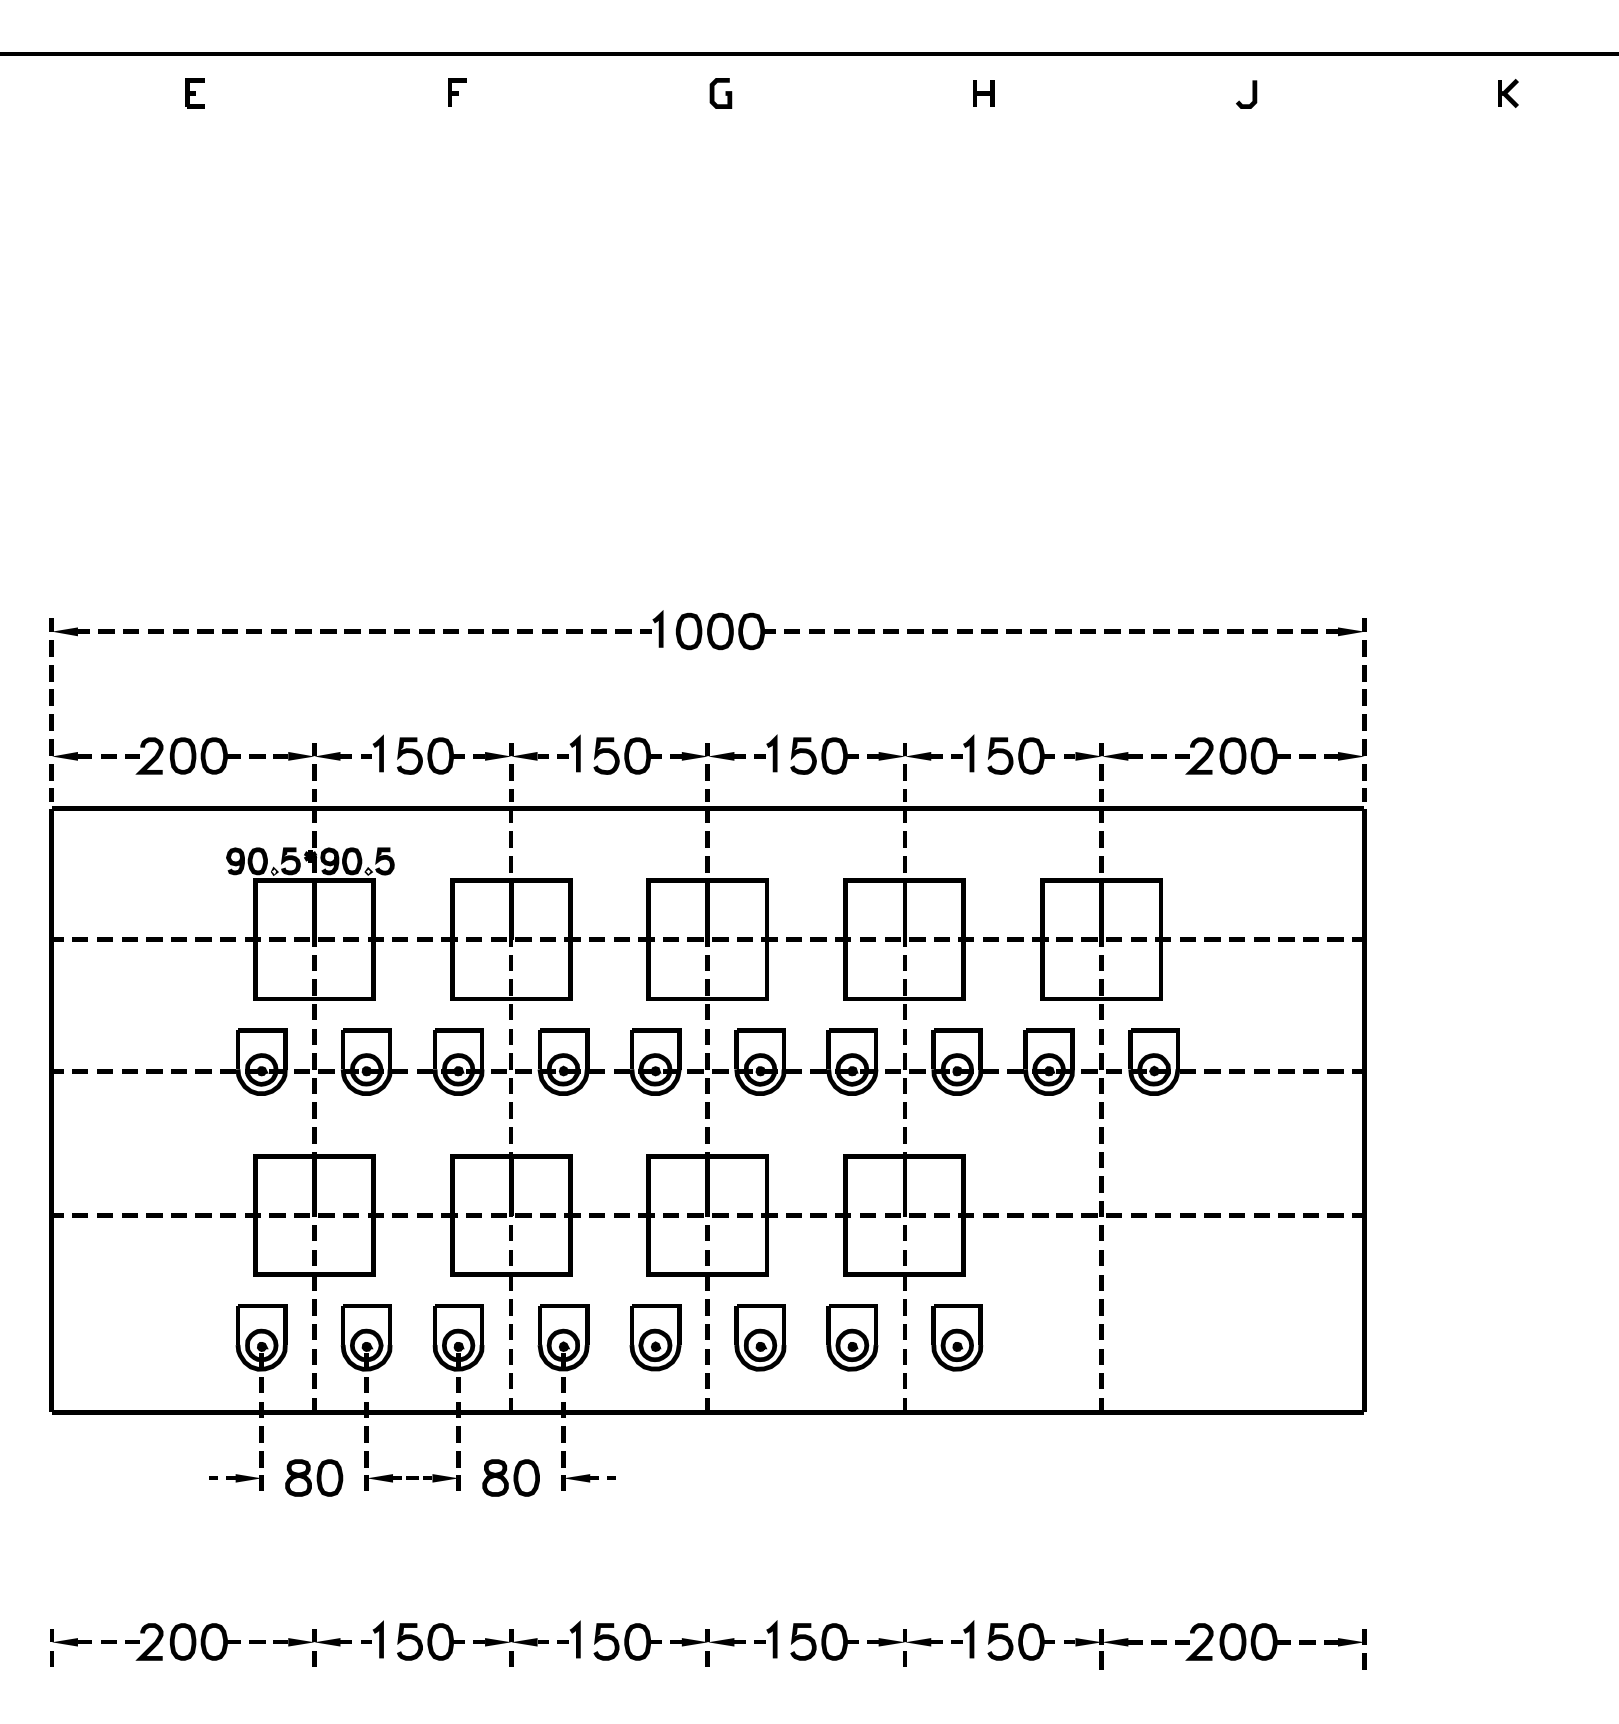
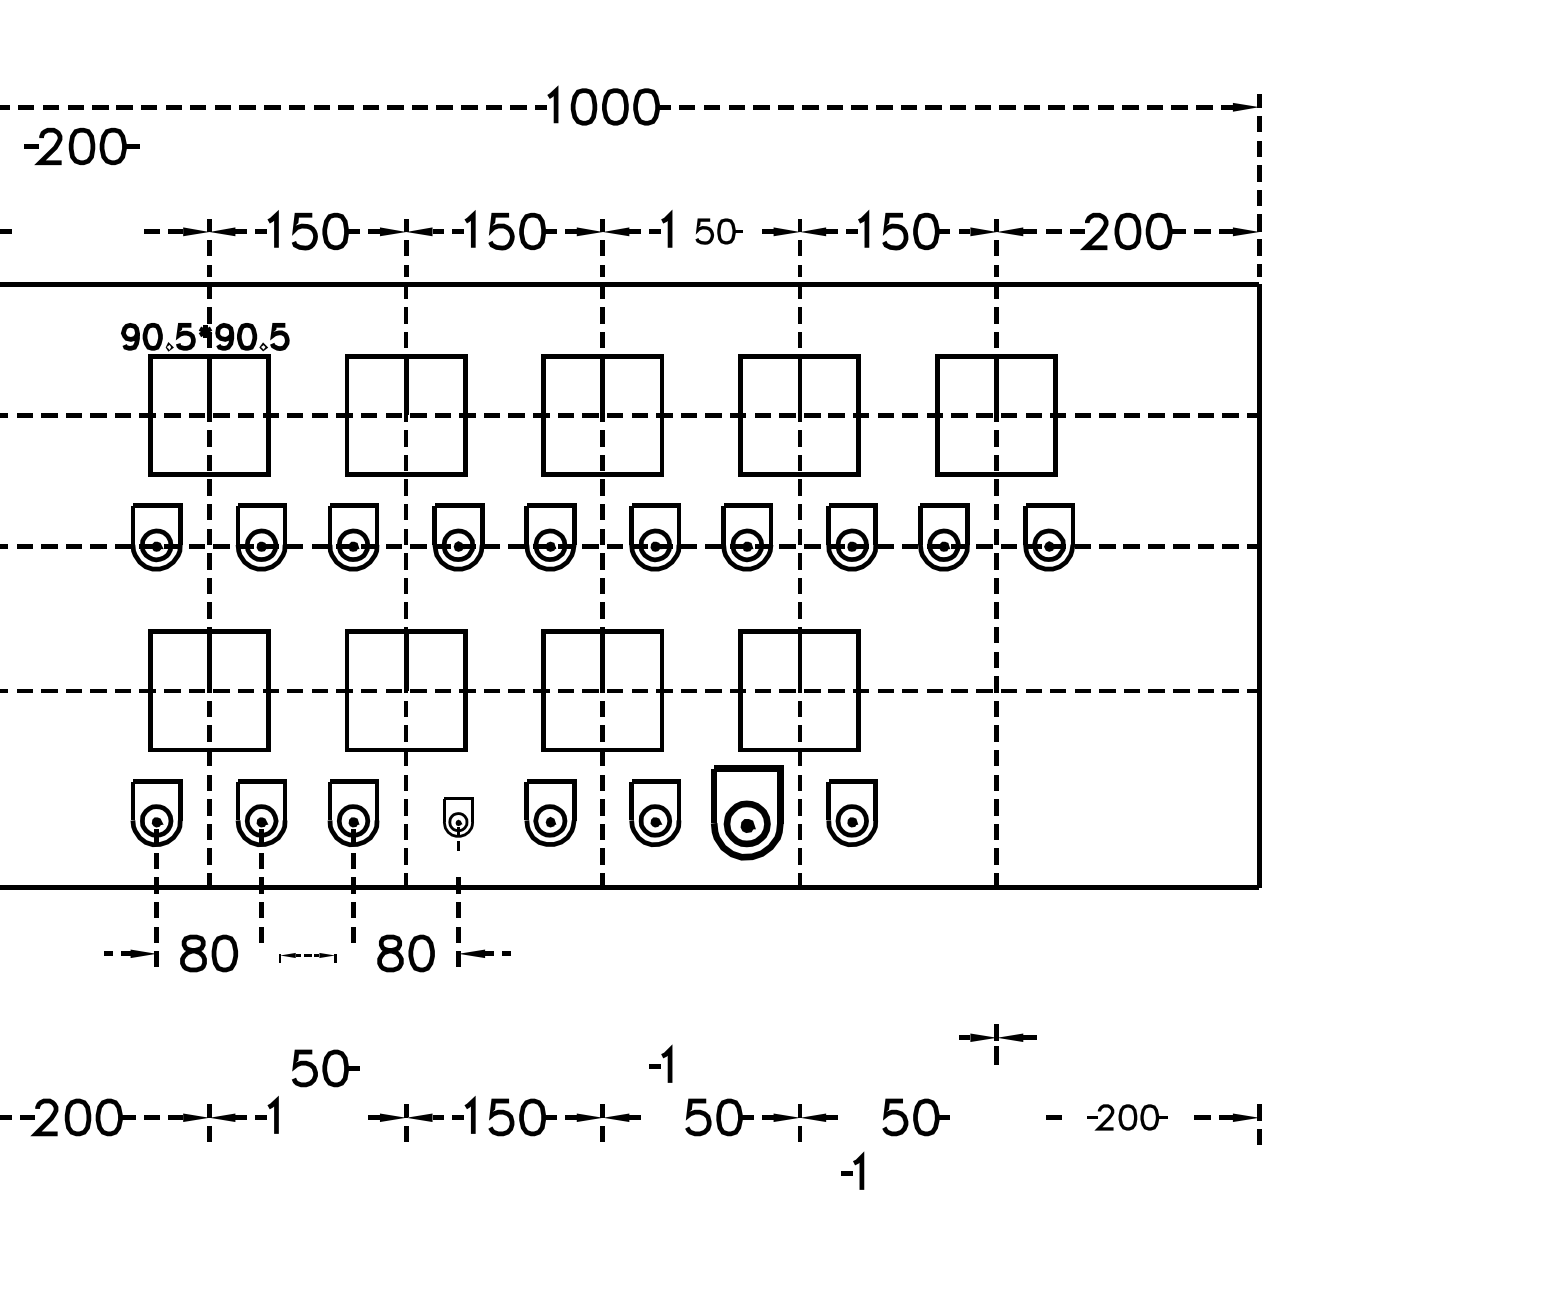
part: (182, 755) -> (81, 145), moved
part: (824, 755) -> (719, 230), size x0.7
part: (852, 1337) -> (747, 812), size x1.4
part: (563, 1348) -> (458, 823), size x0.6
part: (412, 1482) -> (307, 957), size x0.6
part: (765, 1639) -> (660, 1063), moved
part: (962, 1639) -> (852, 1170), moved
part: (430, 1641) -> (325, 1067), moved
part: (1232, 1641) -> (1127, 1116), size x0.7
part: (1103, 1649) -> (998, 1044), moved

